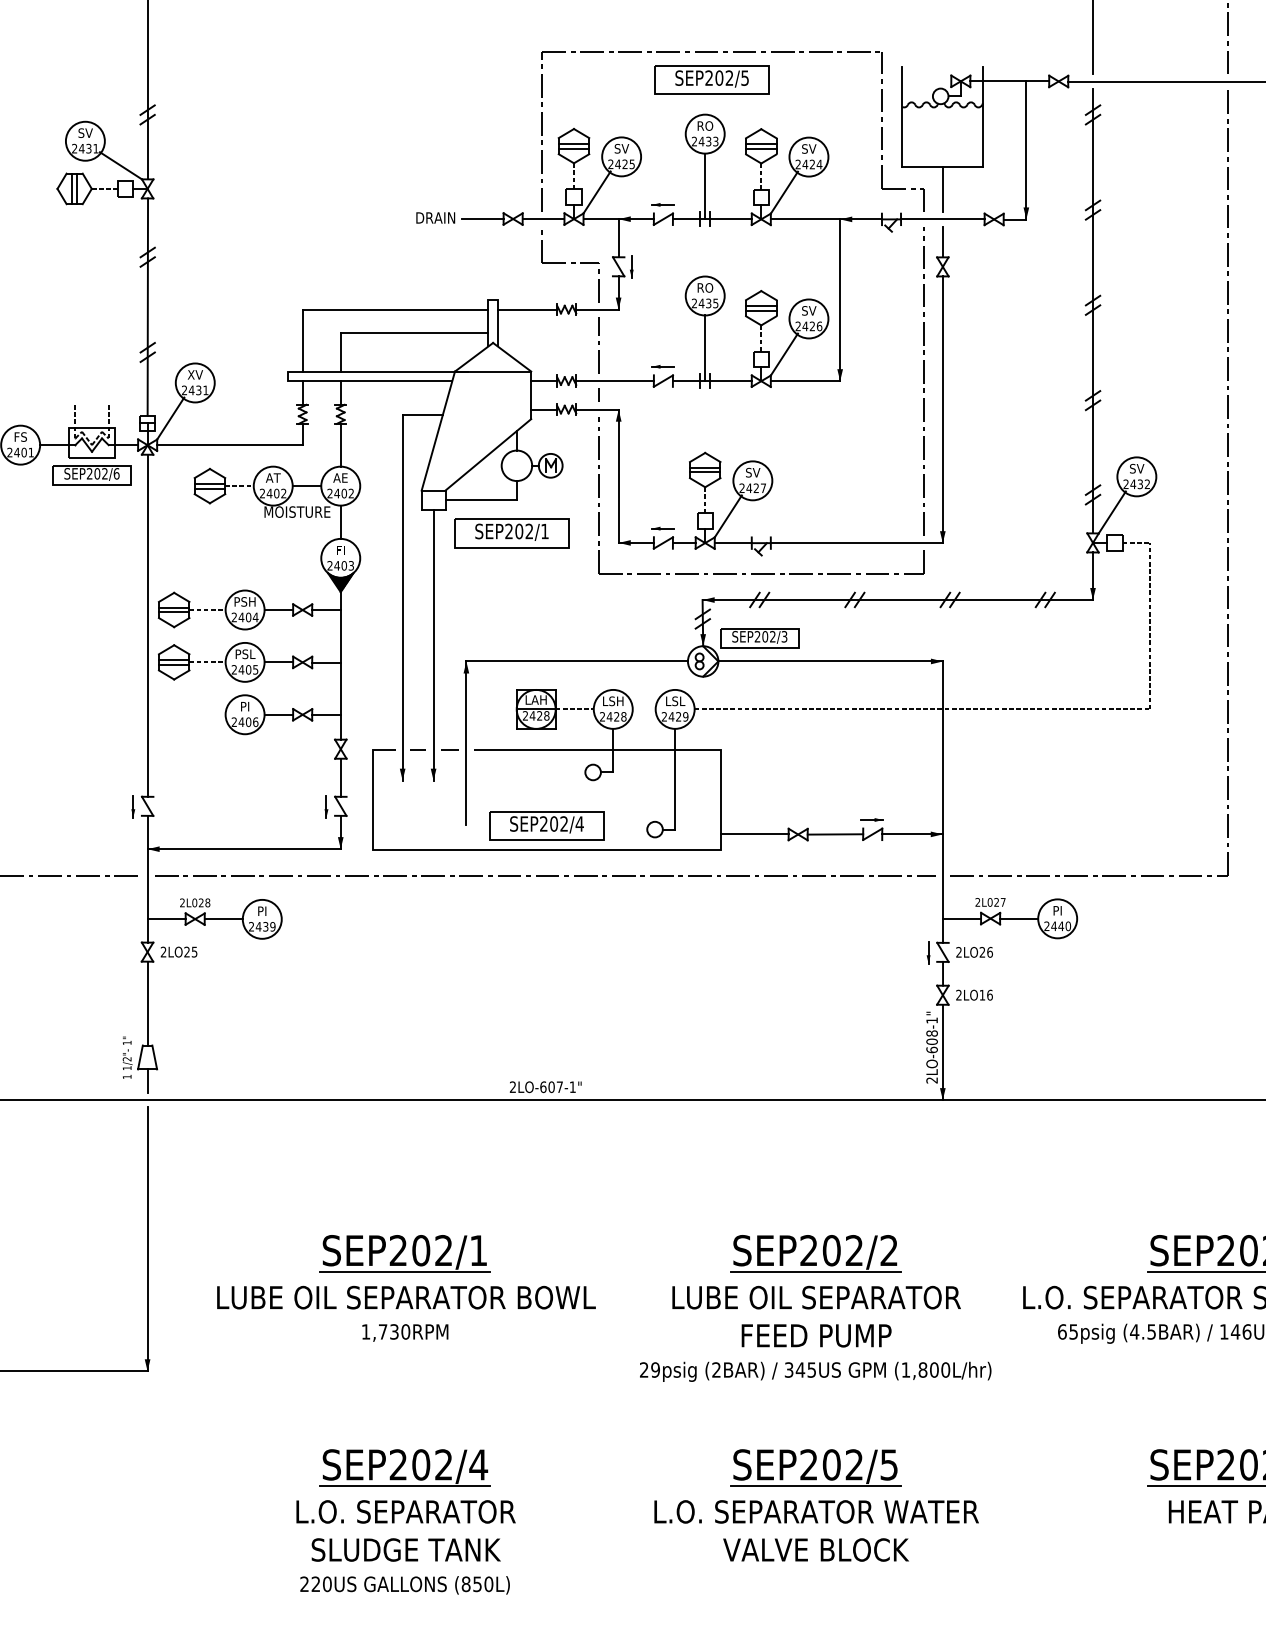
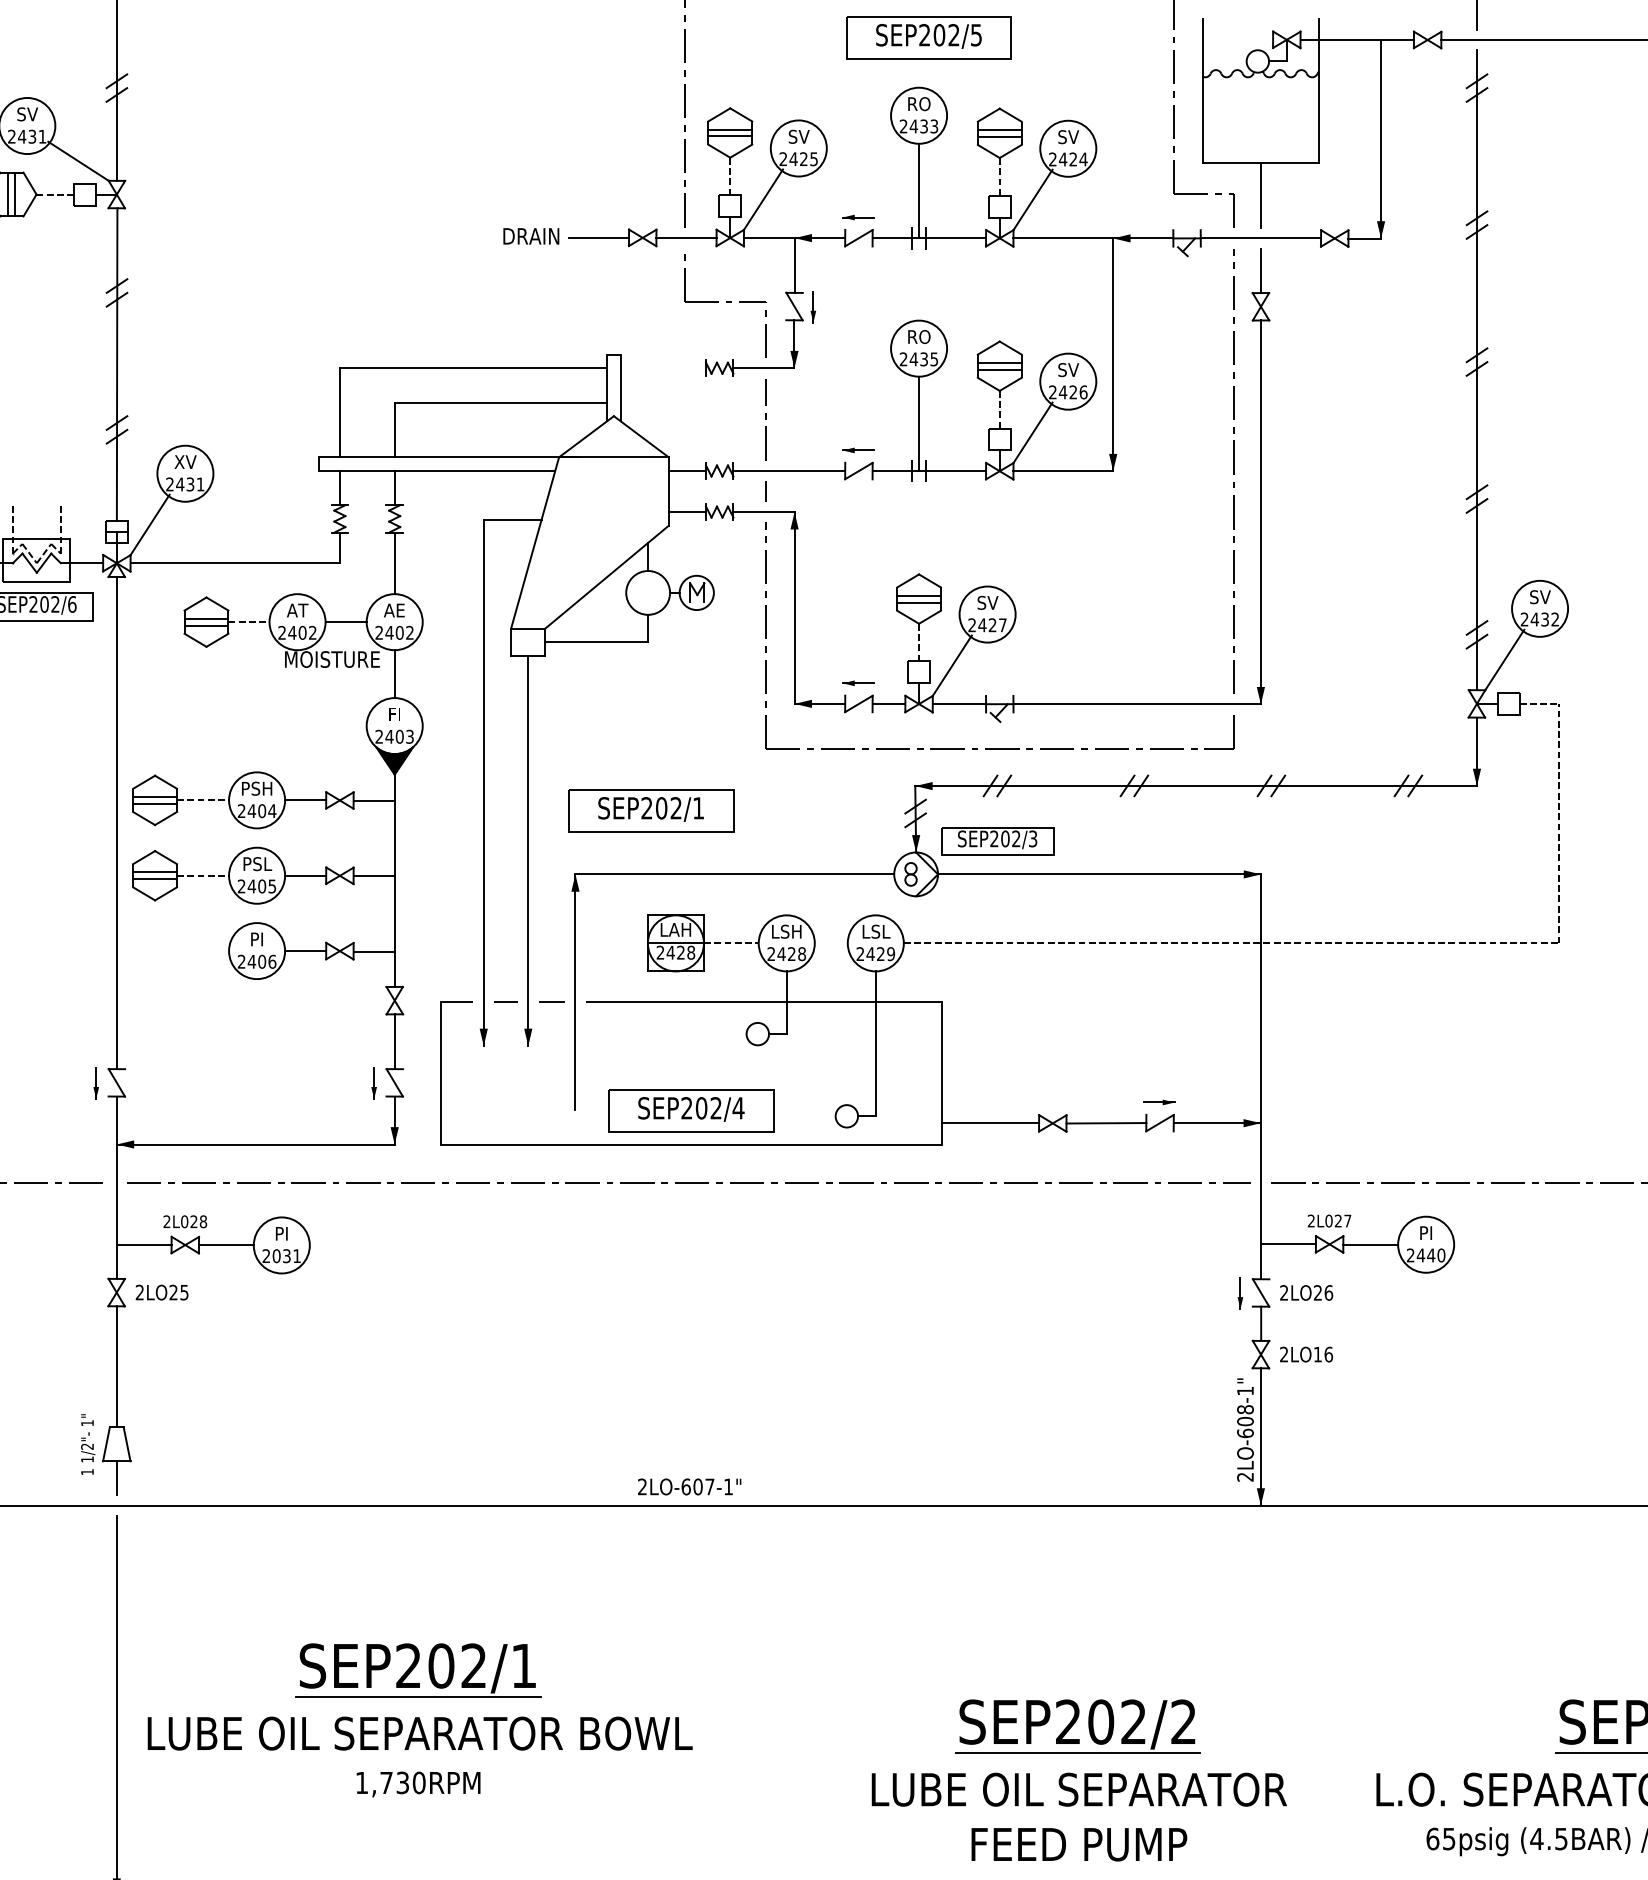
line: (527, 309) -> (663, 368), removed
part: (511, 533) -> (650, 811), moved
text: (265, 926) -> (286, 1255), 2439 -> 2031
part: (406, 1288) -> (420, 1720), moved

